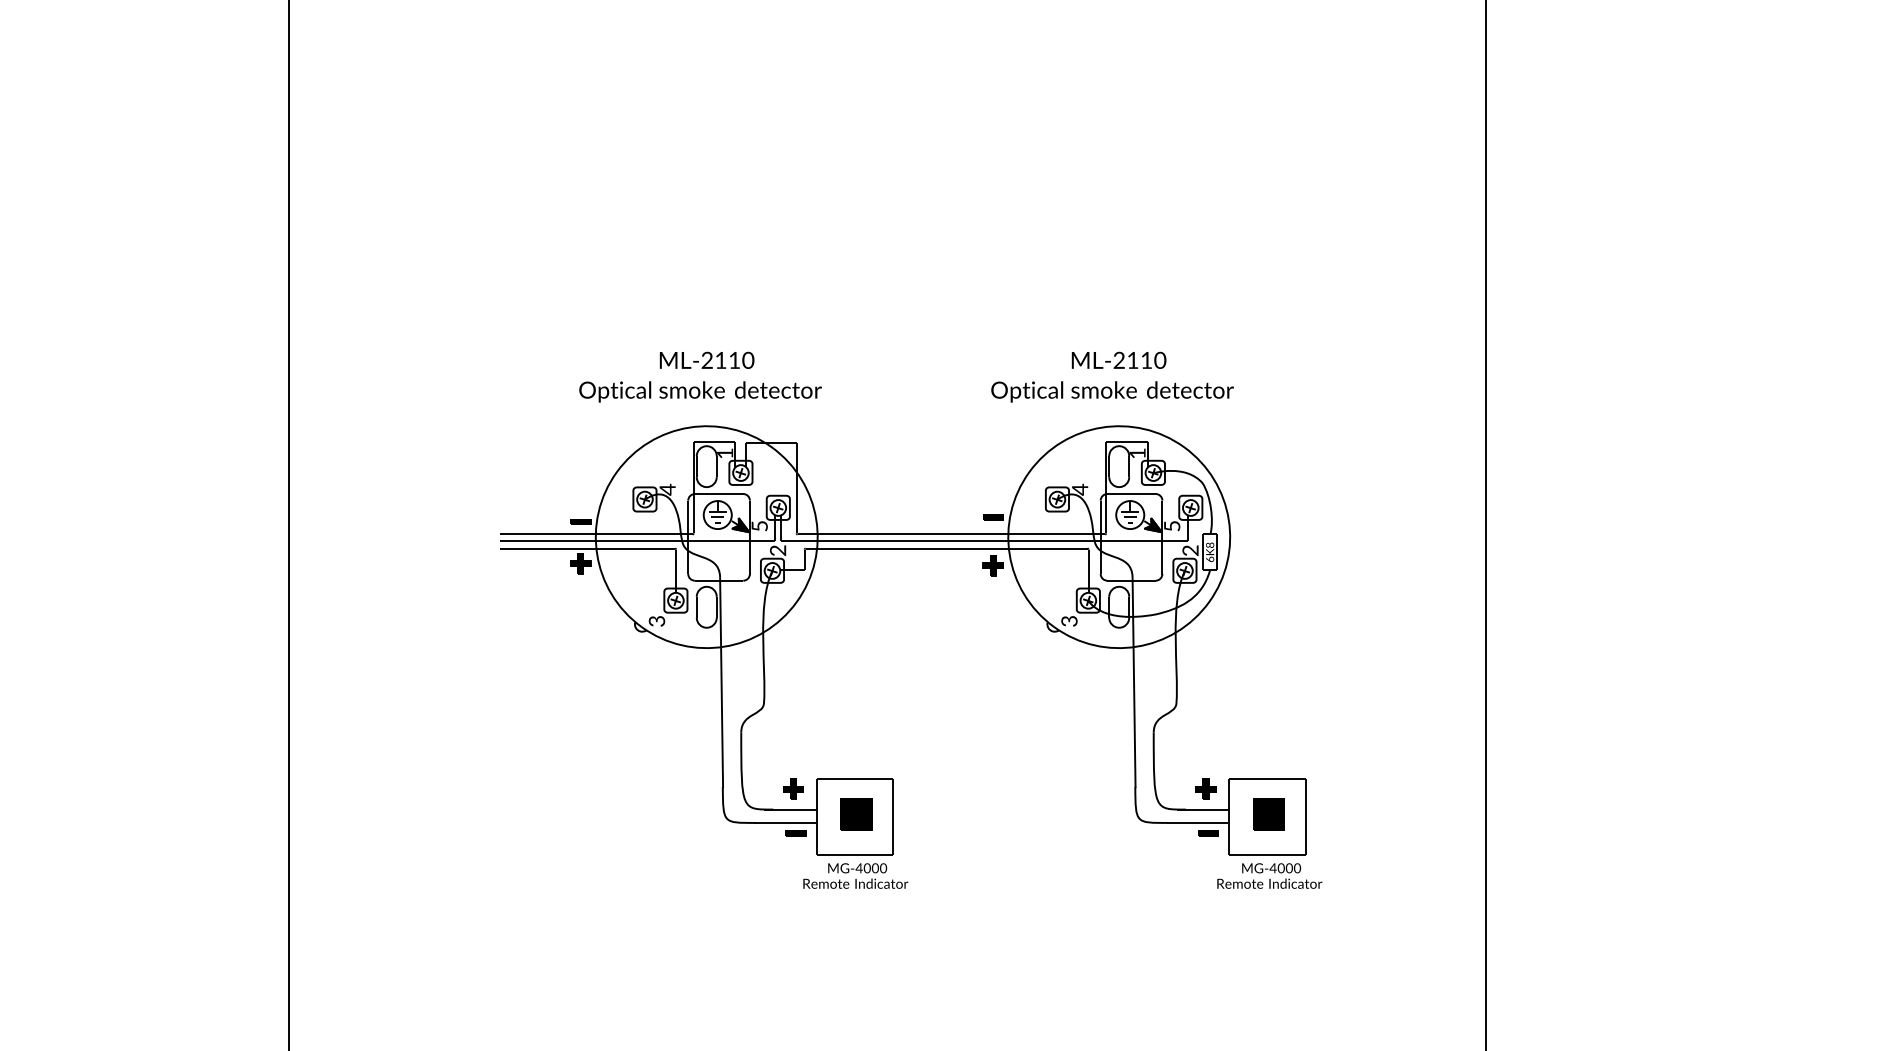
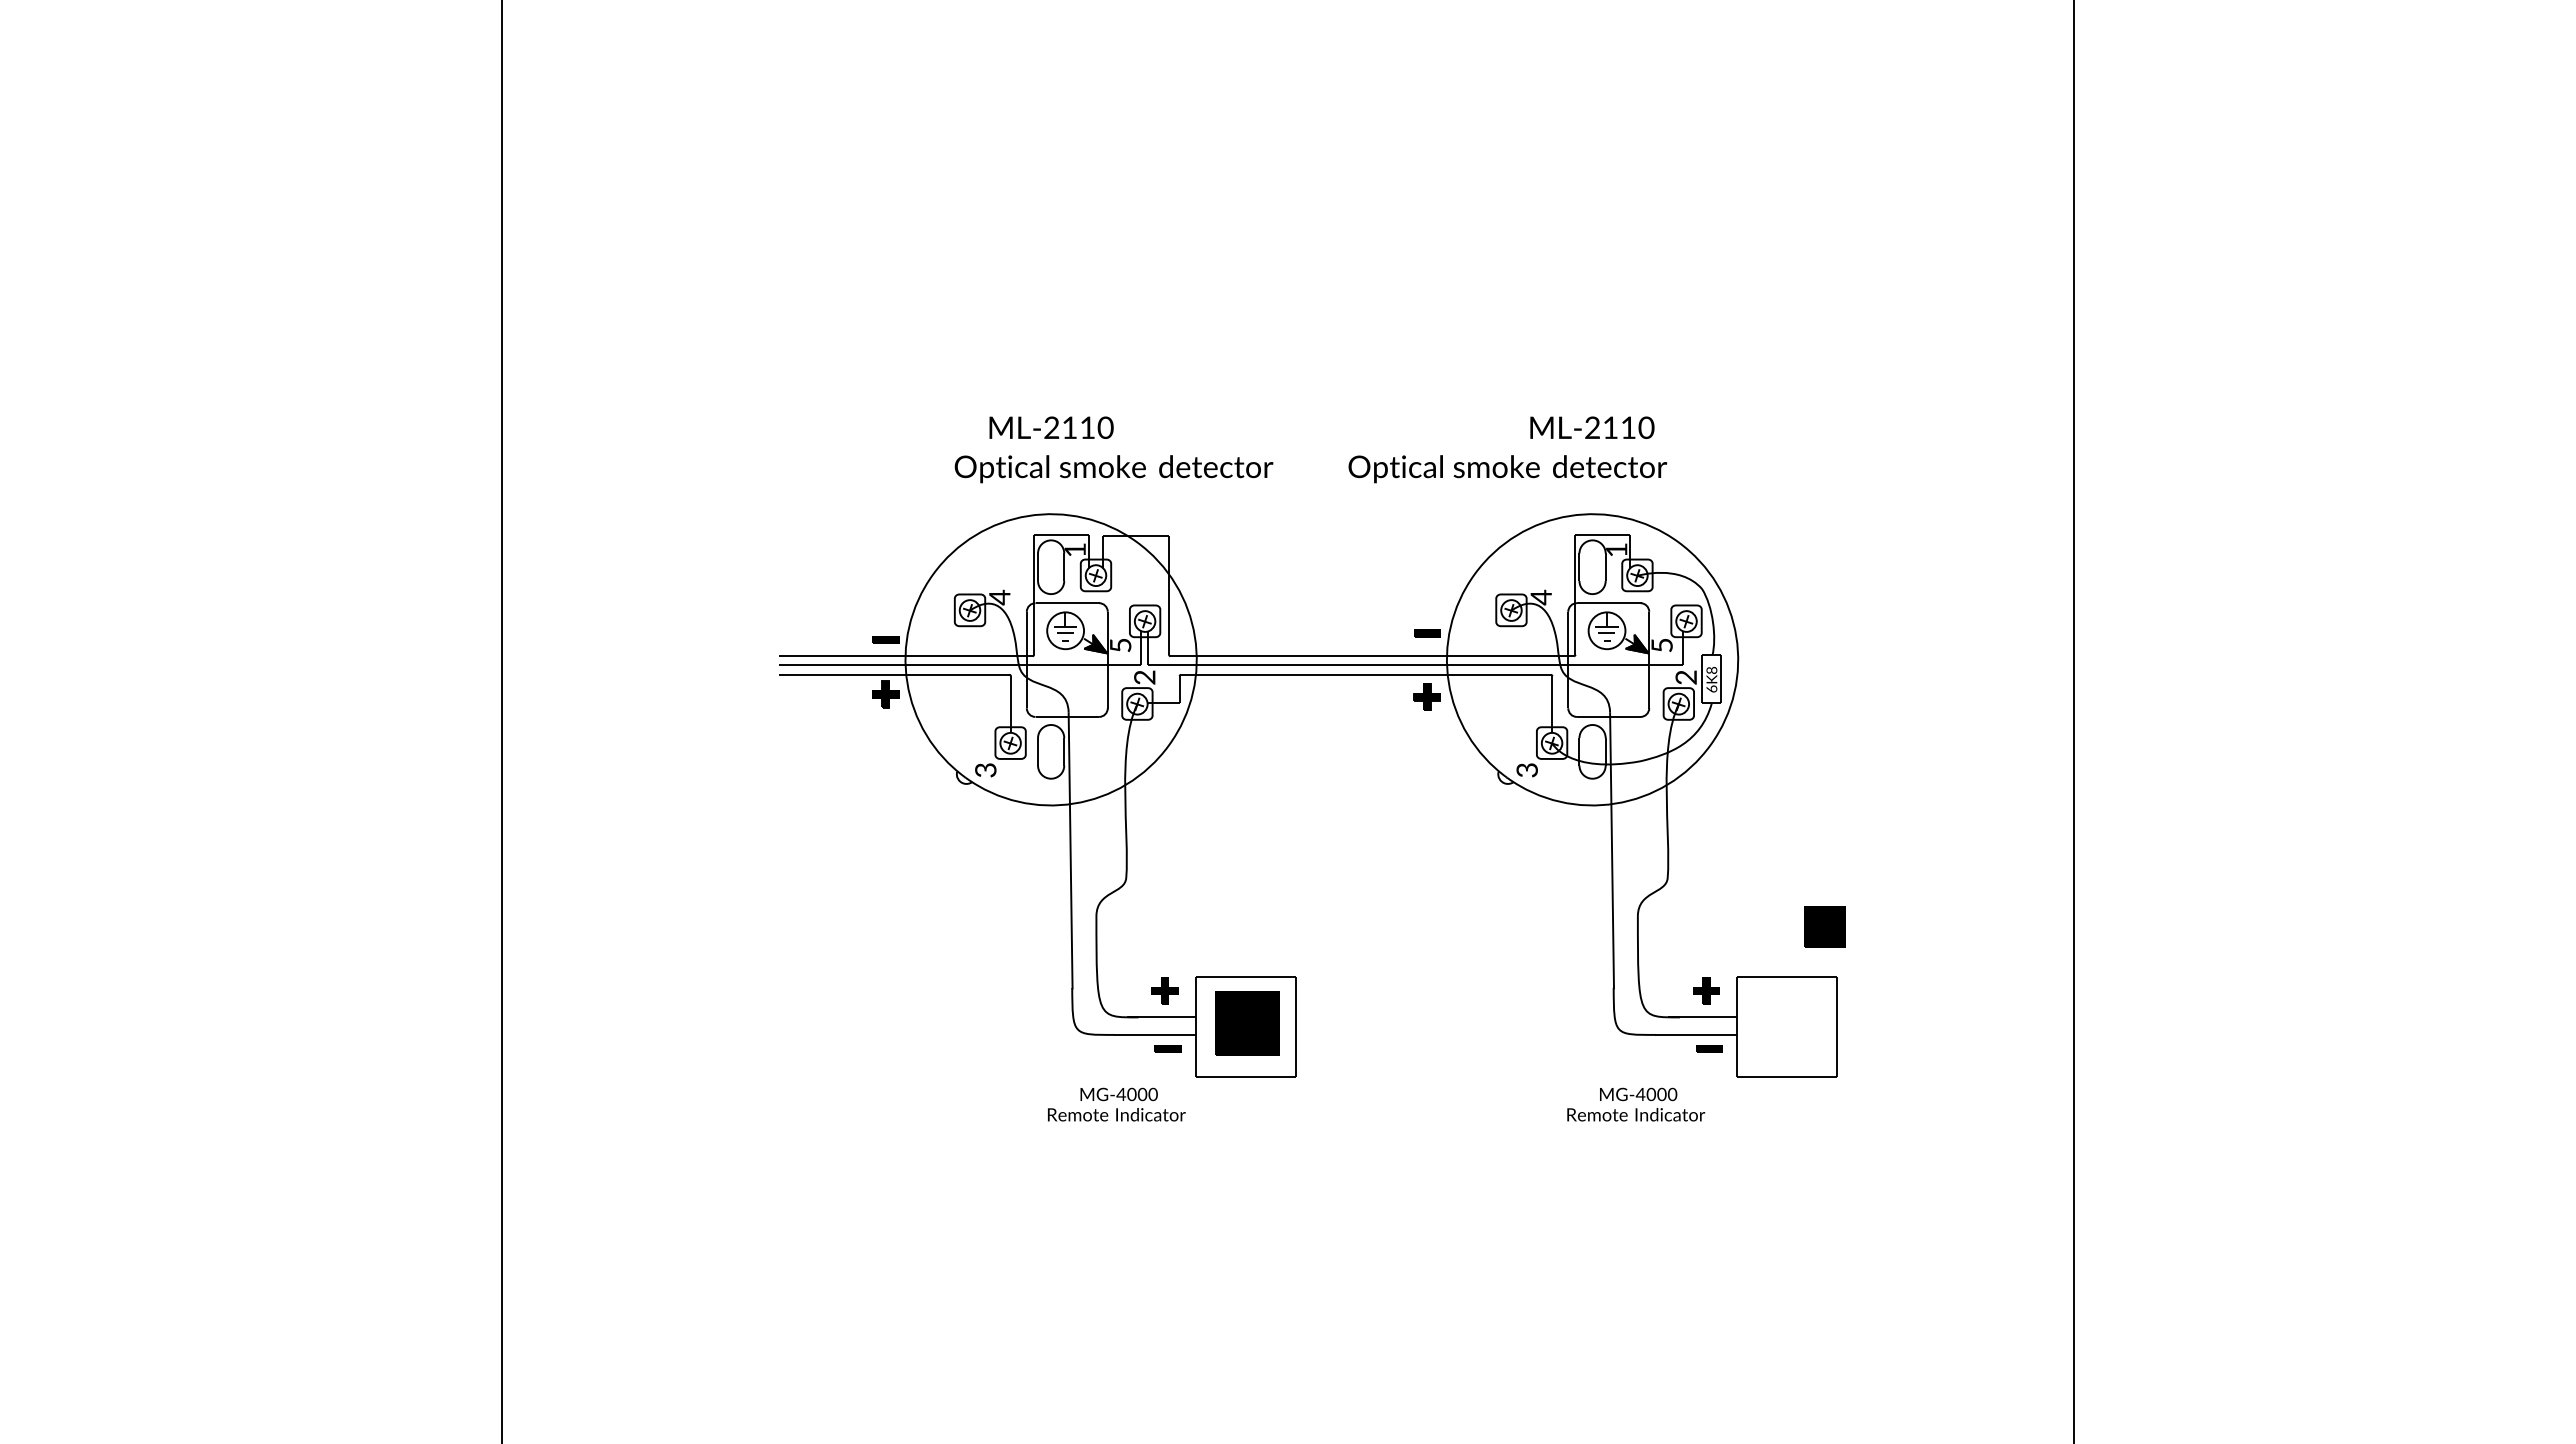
text: (700, 392) -> (1113, 469), moved
text: (1112, 392) -> (1507, 469), moved
part: (856, 814) -> (1247, 1023), size x1.6
part: (1268, 814) -> (1824, 926), moved
text: (855, 875) -> (1116, 1104), moved
text: (1270, 875) -> (1636, 1104), moved

